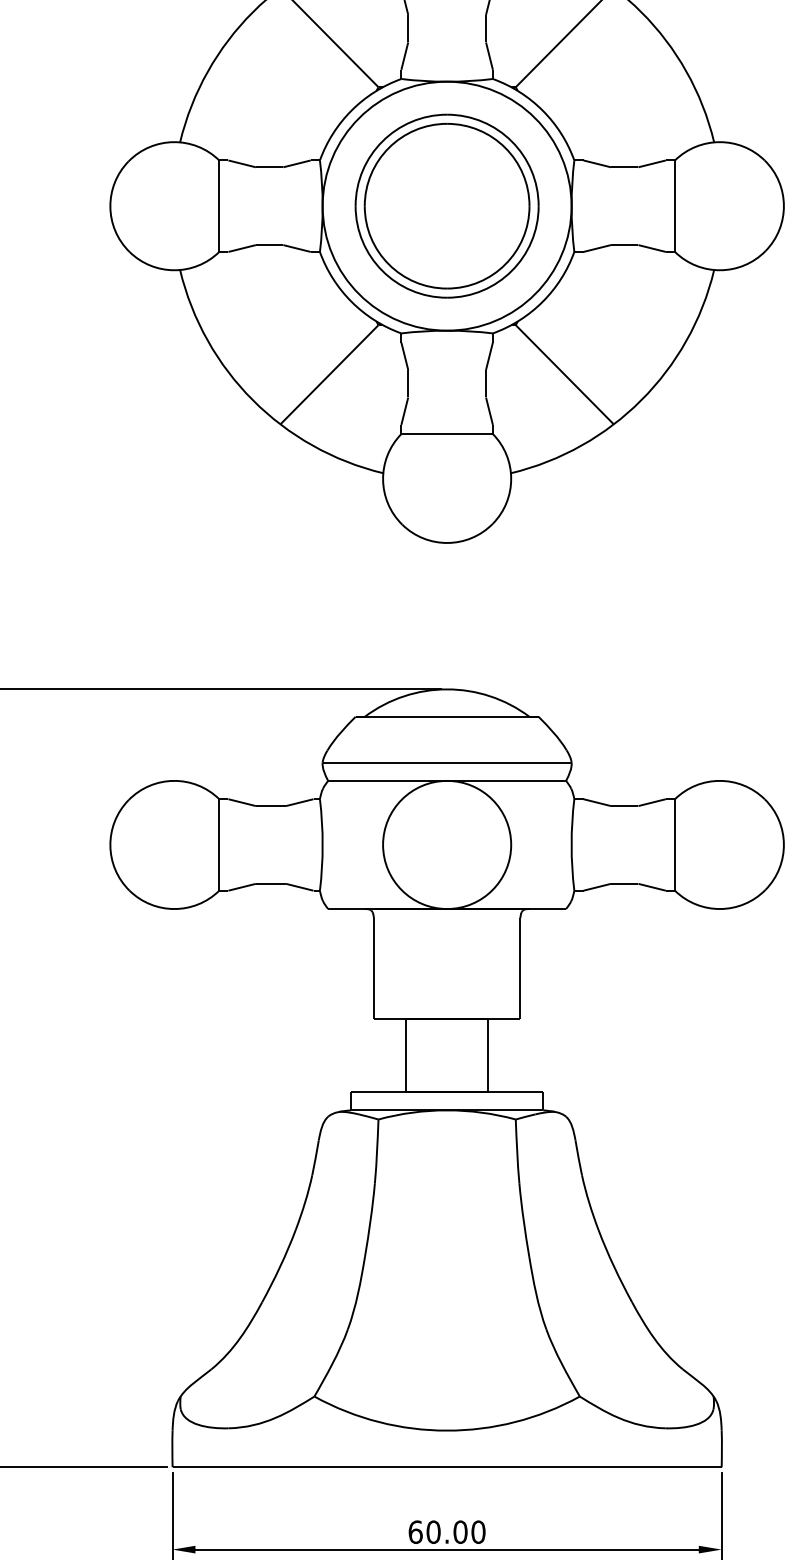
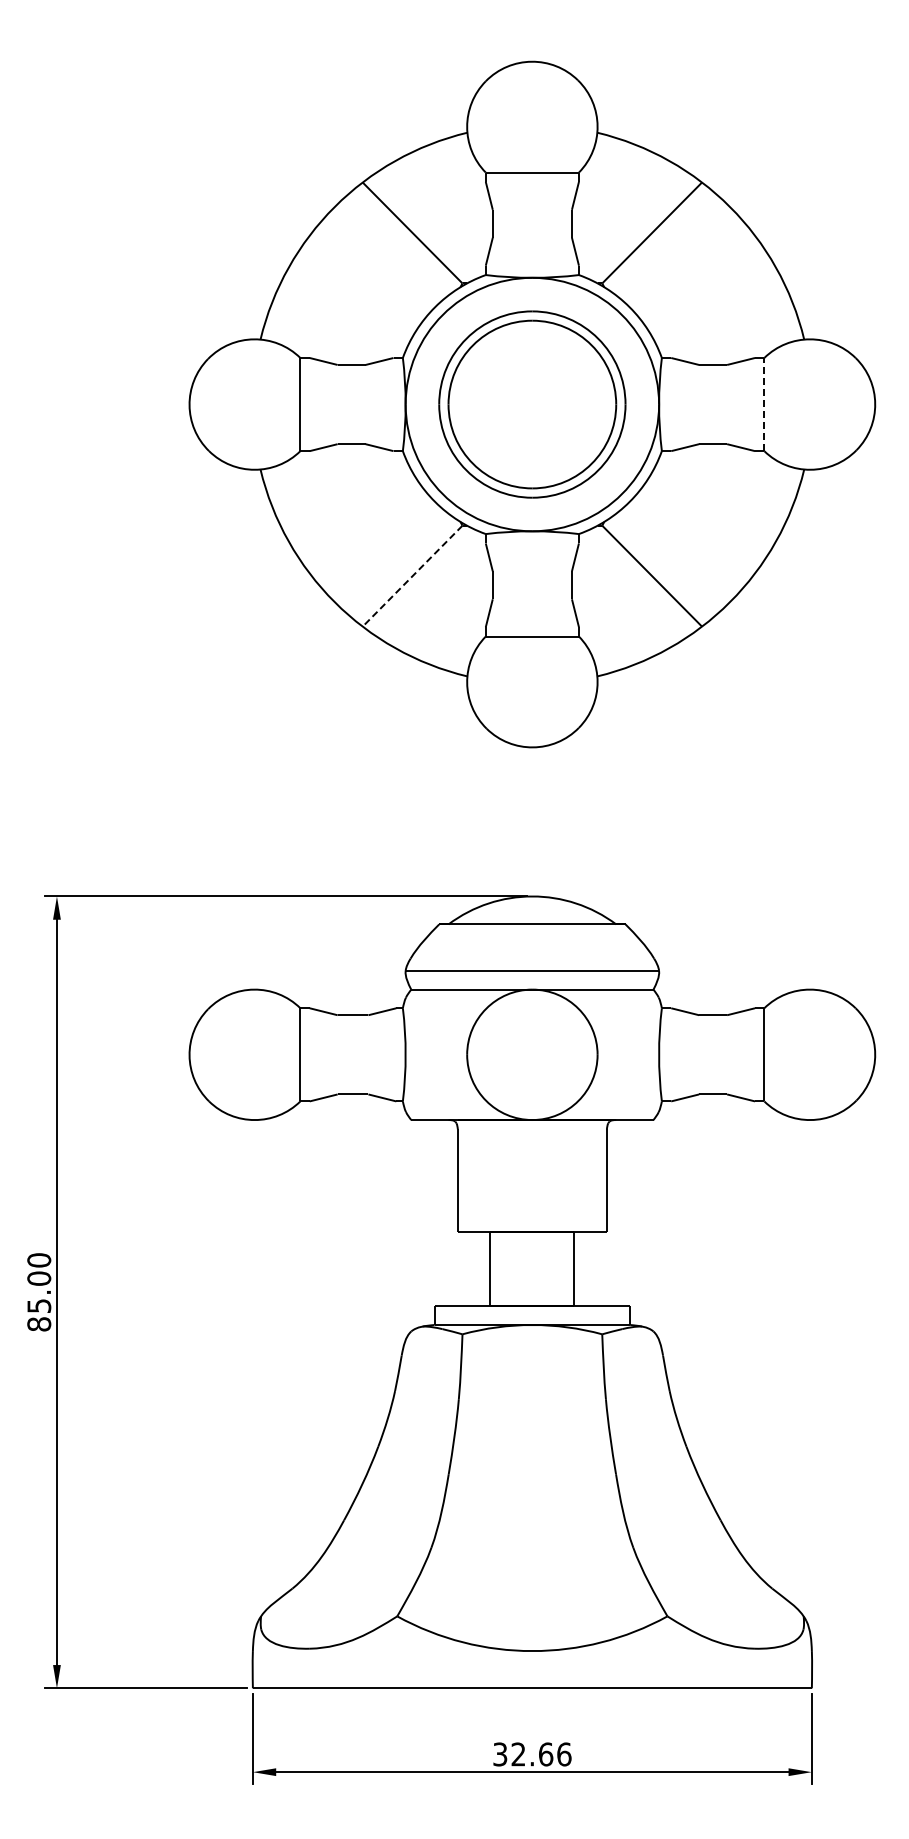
line: (675, 206) -> (764, 404), solid -> dashed
line: (329, 375) -> (412, 576), solid -> dashed
text: (447, 1532) -> (532, 1754), 60.00 -> 32.66

